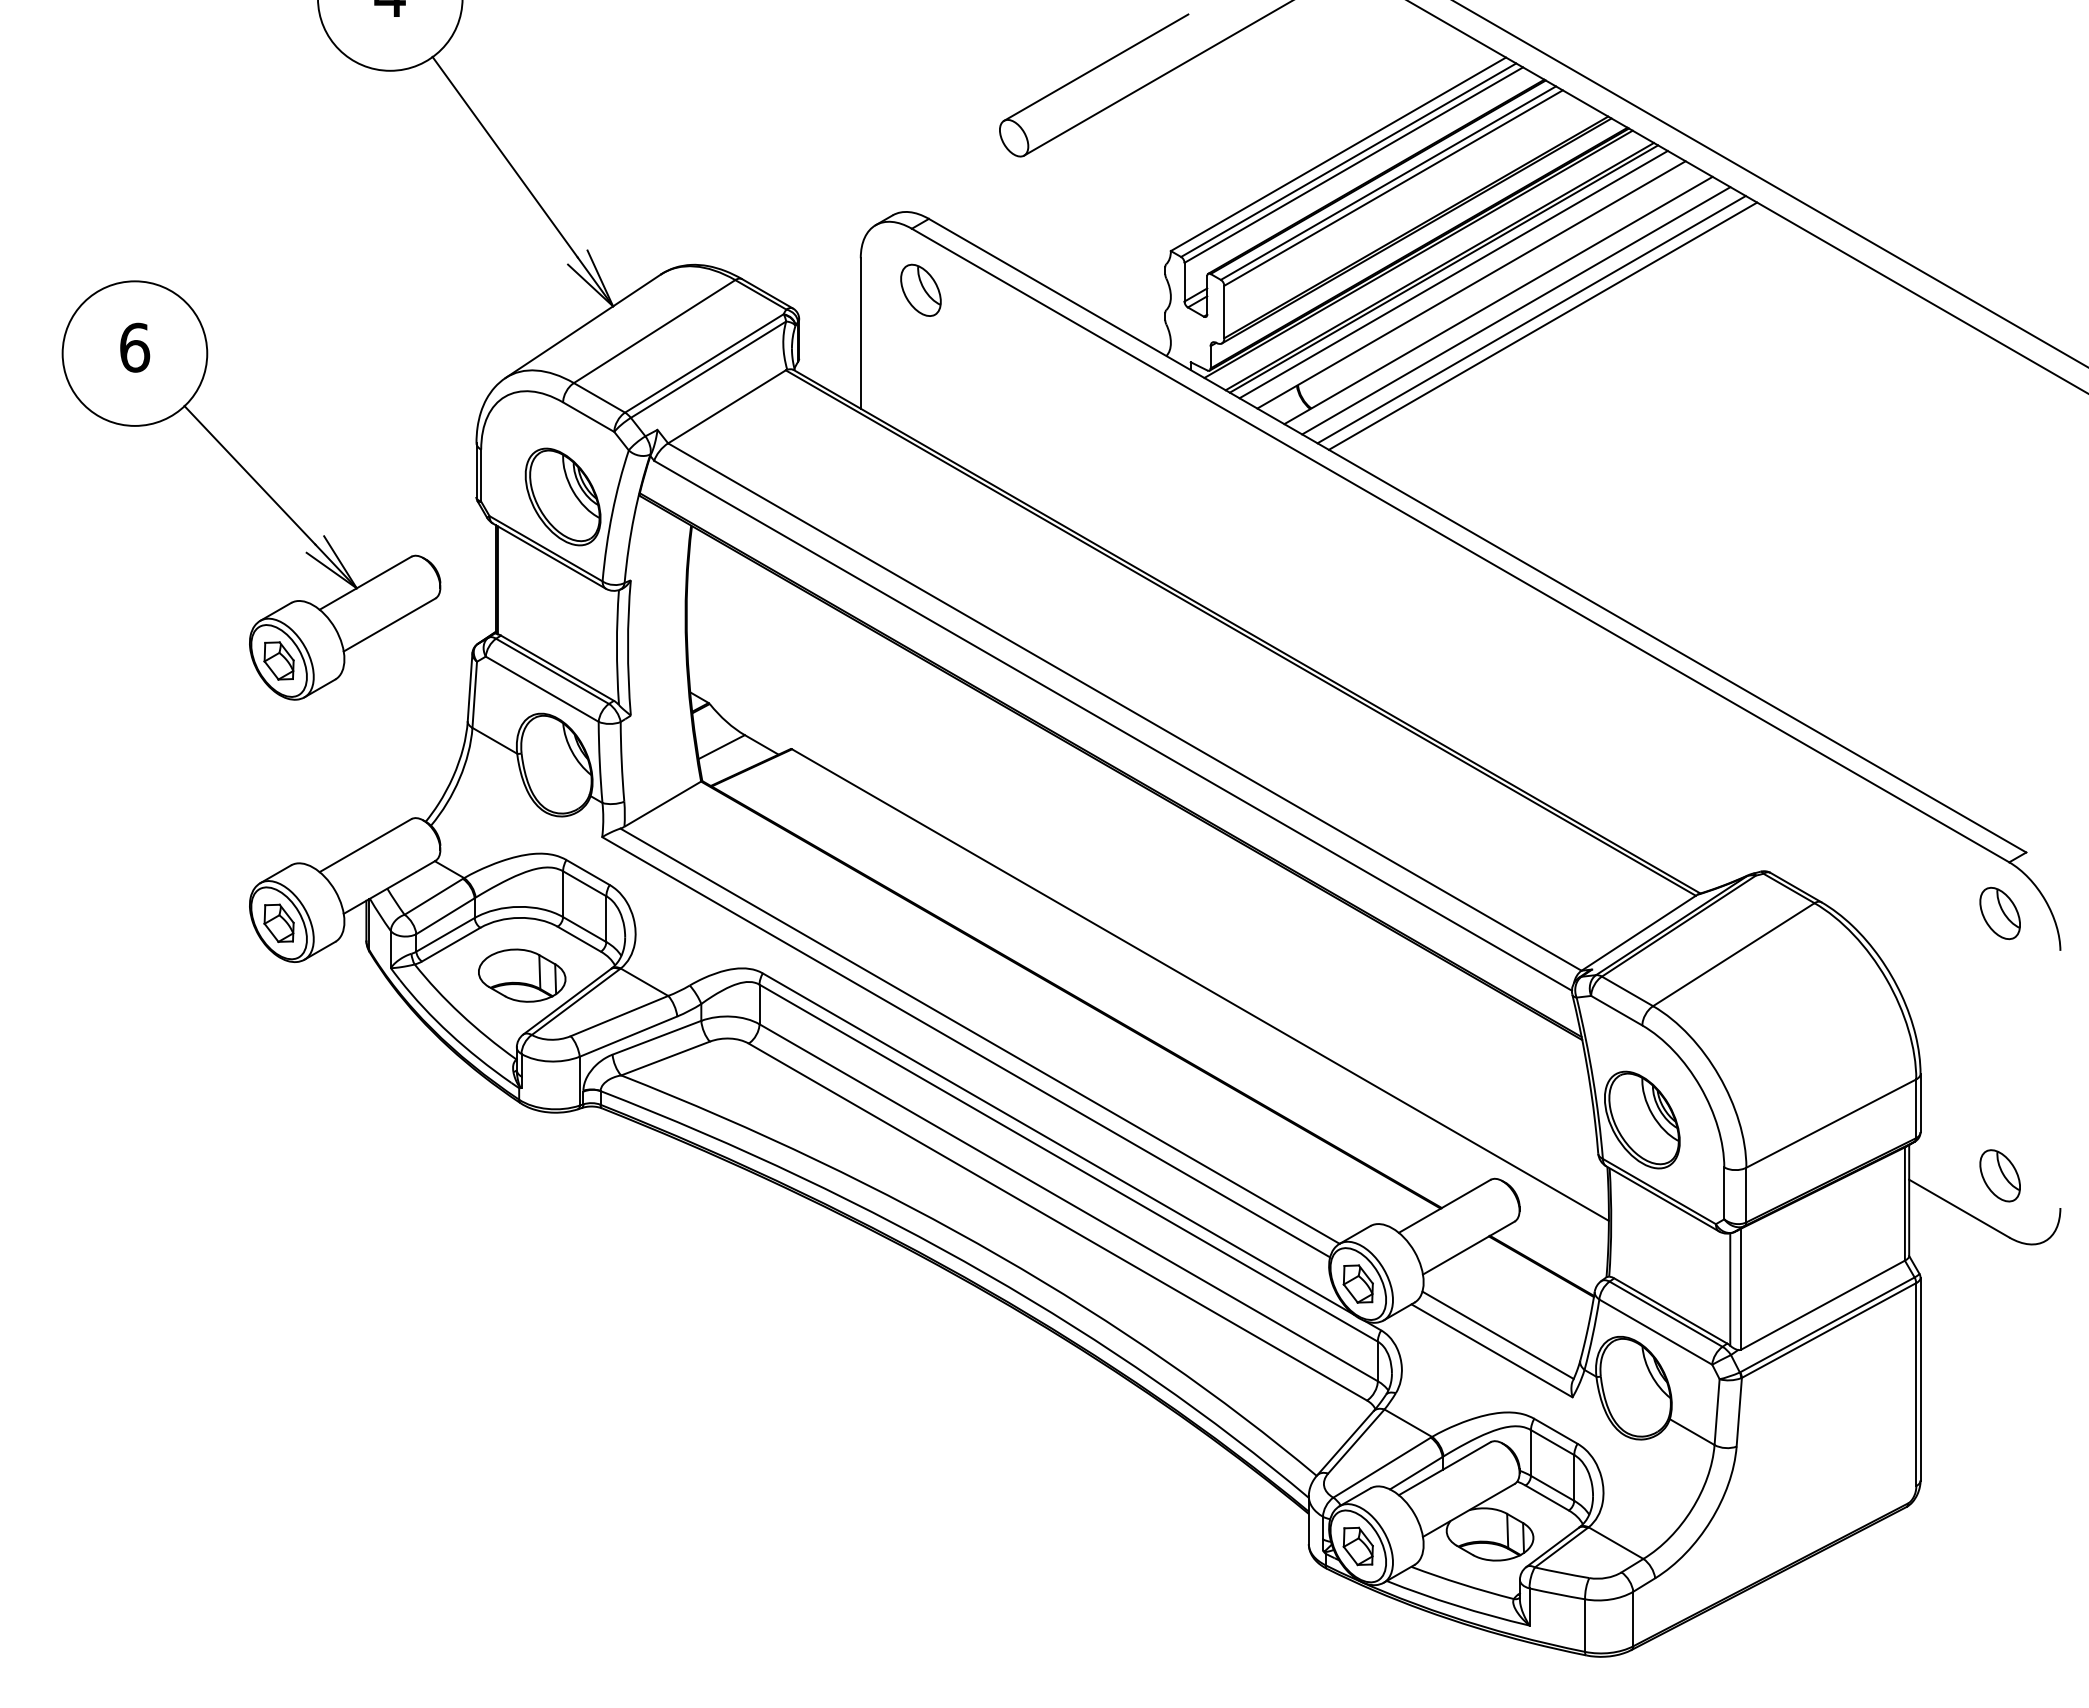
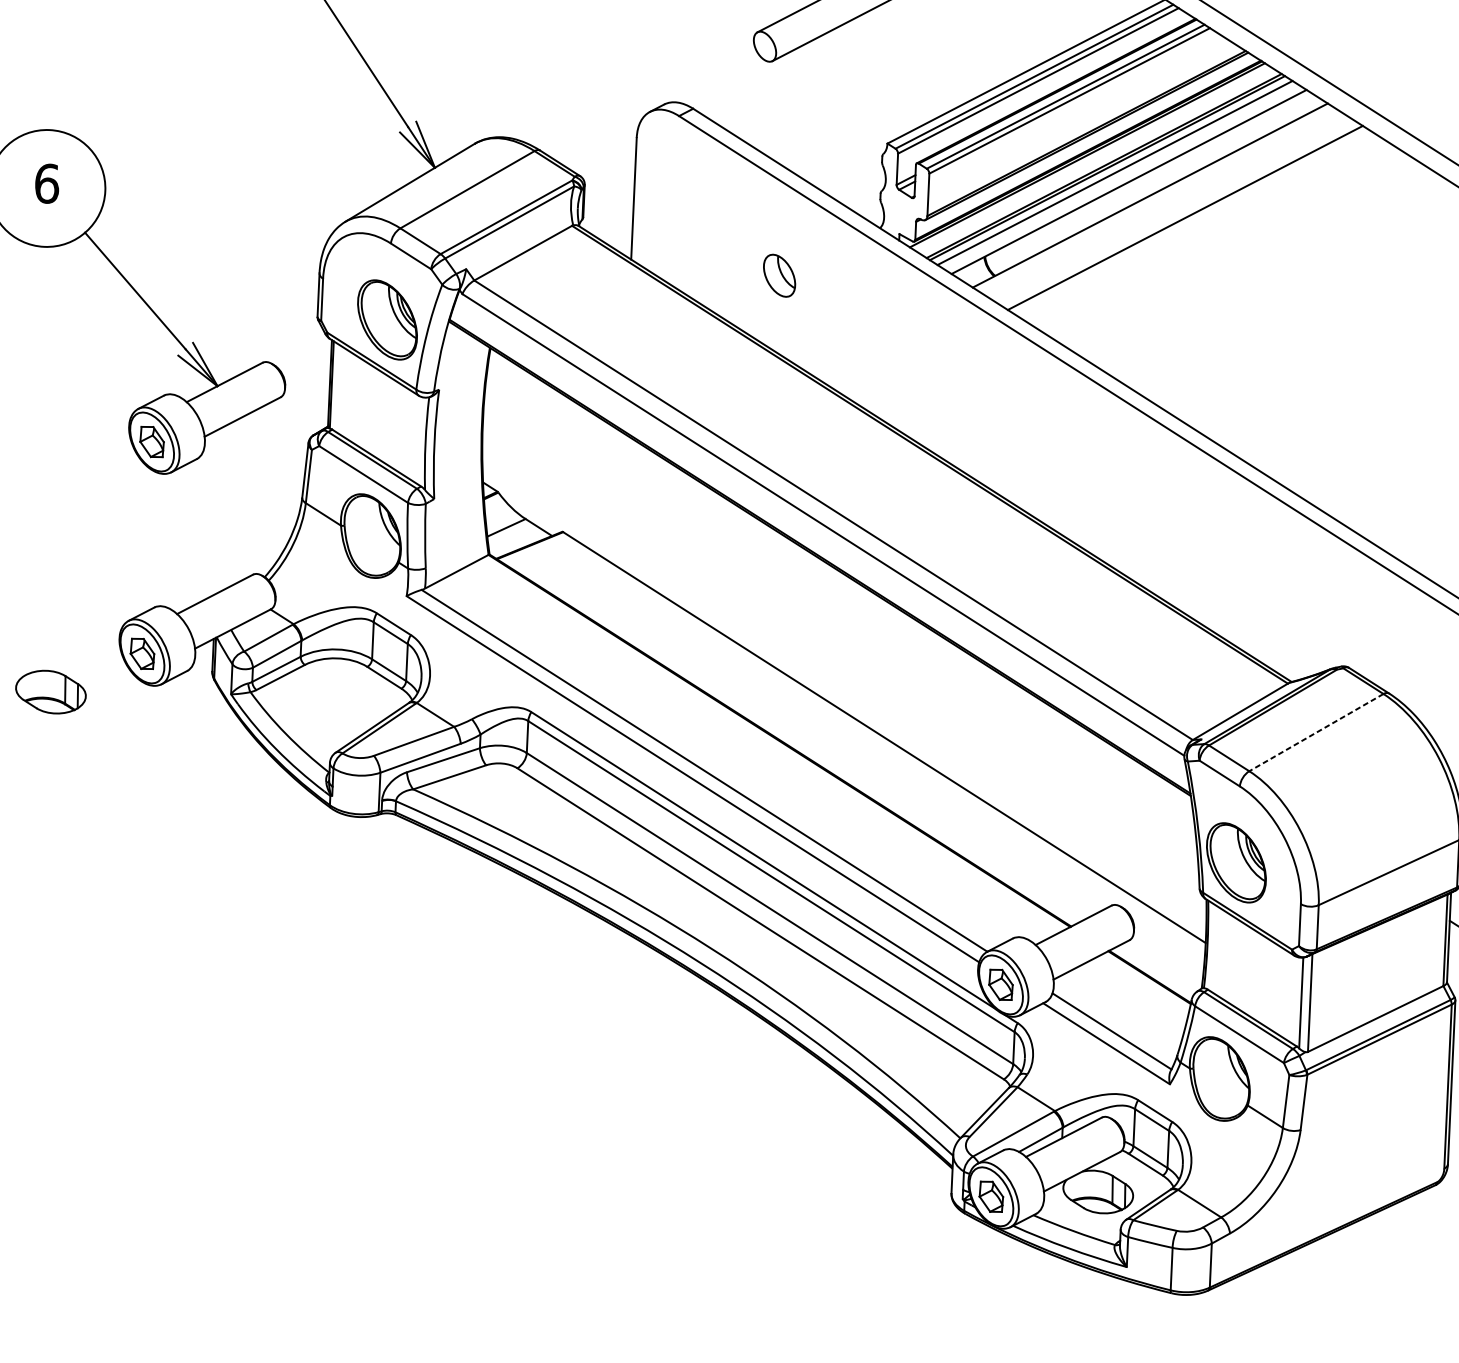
part: (920, 289) -> (779, 275), moved
line: (1516, 310) -> (1164, 204), removed
line: (1531, 319) -> (1176, 212), removed
line: (1733, 954) -> (1316, 732), solid -> dashed
part: (522, 975) -> (51, 692), moved

